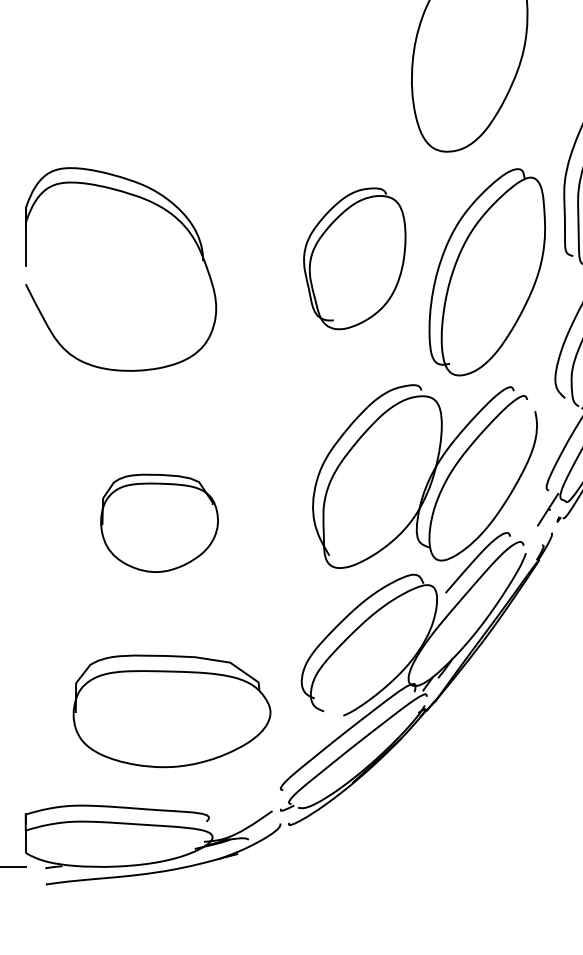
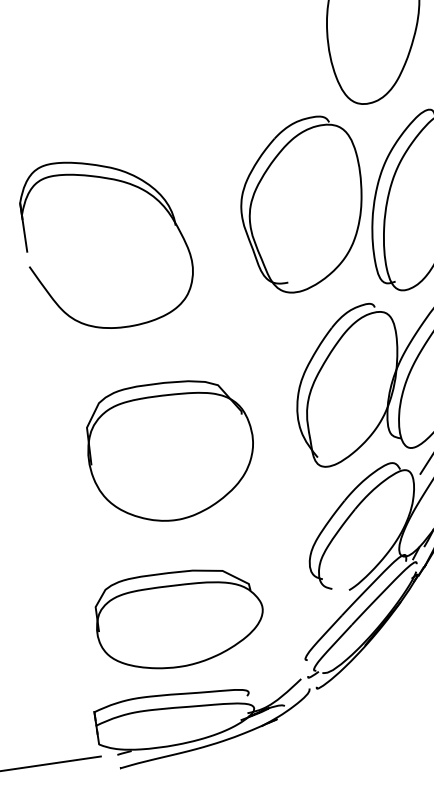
part: (354, 258) -> (302, 204), size x1.43
part: (159, 523) -> (171, 451), size x1.67
part: (171, 711) -> (179, 619), moved

